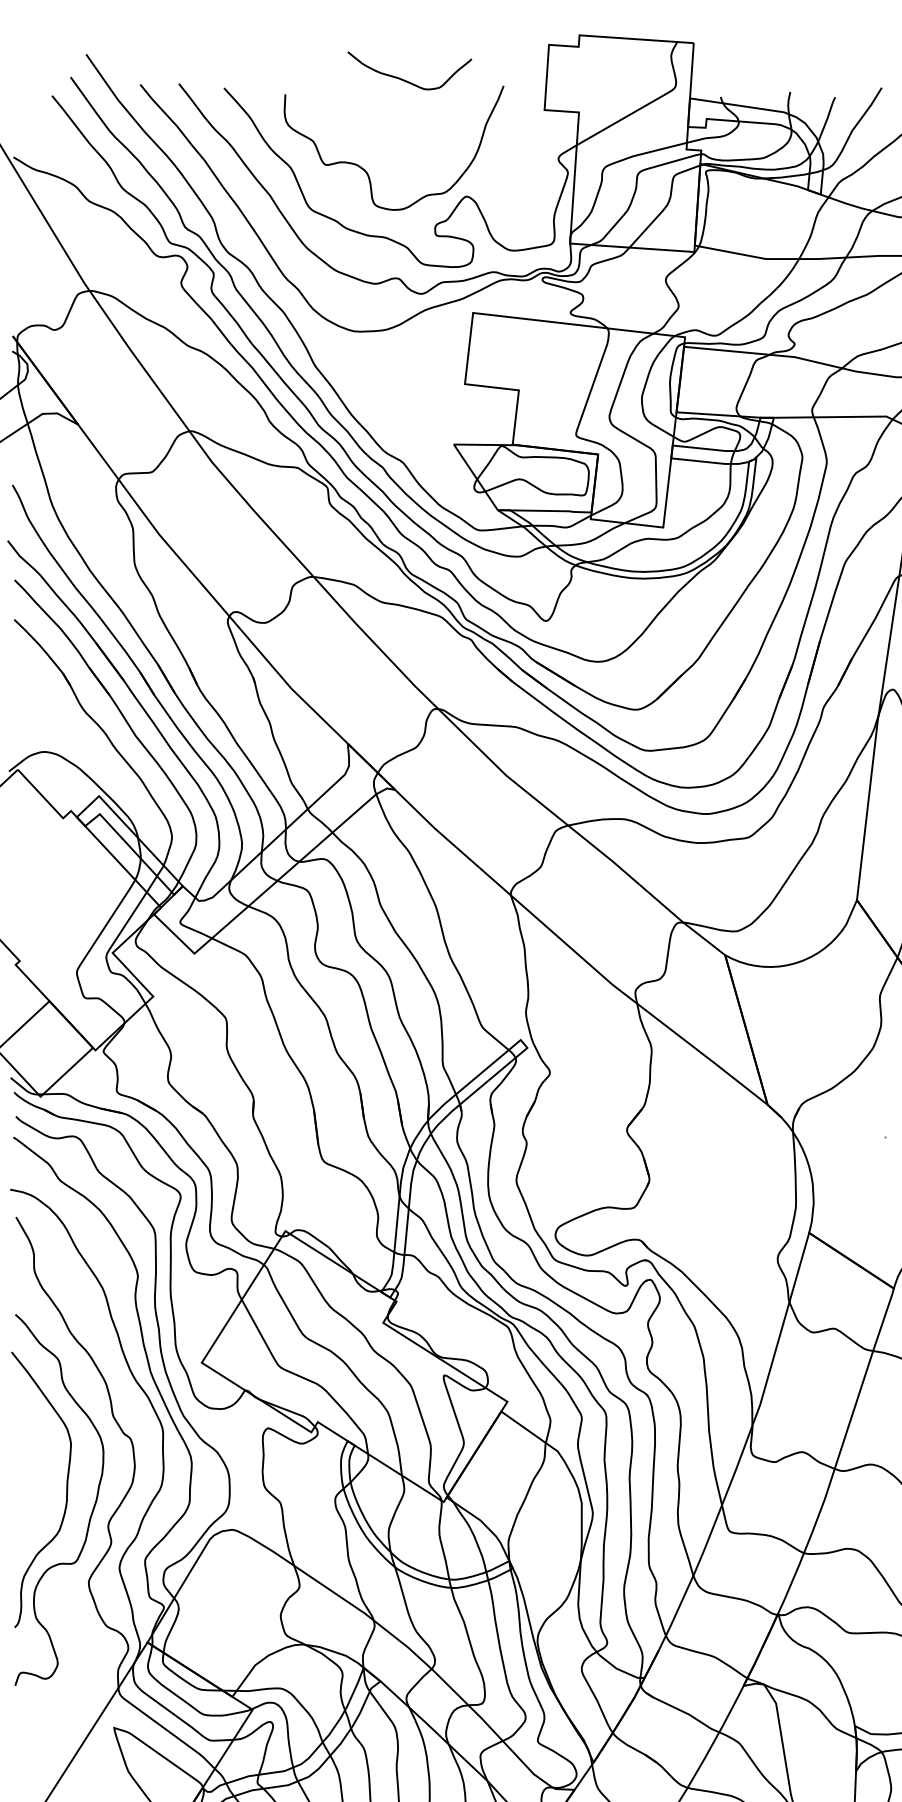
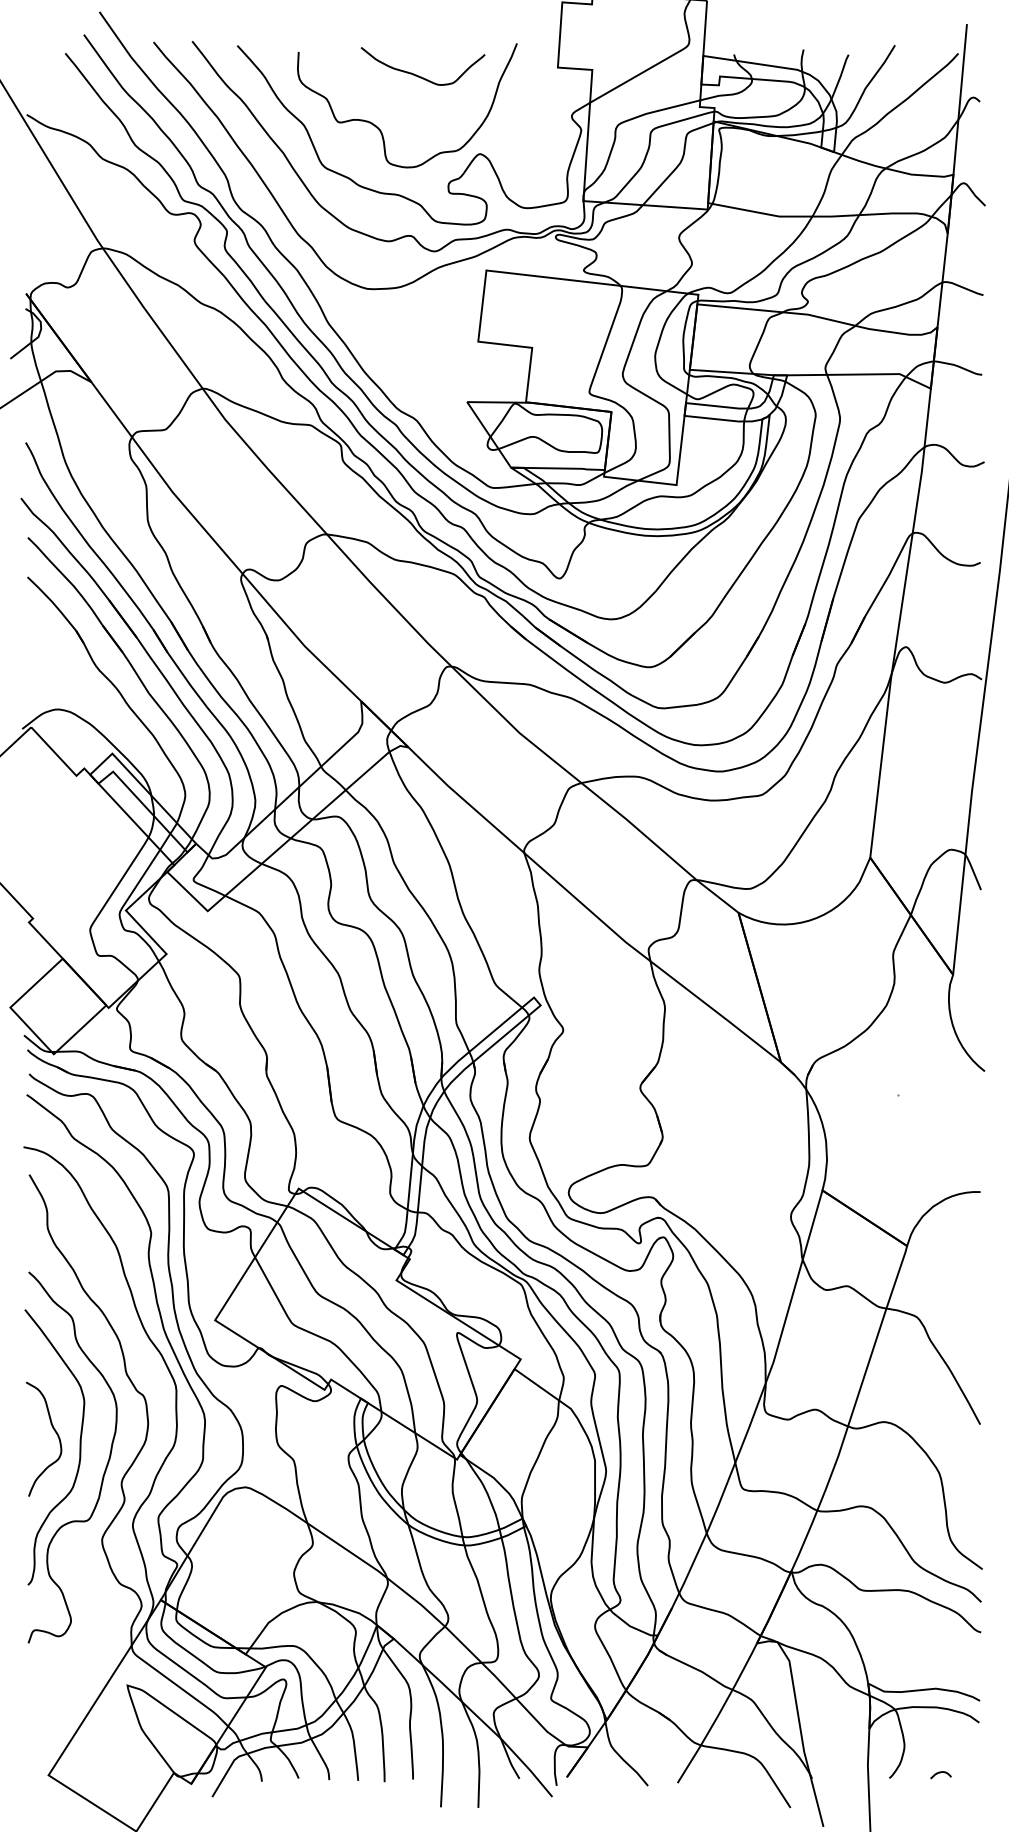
curve: (406, 79) -> (419, 75), moved
curve: (42, 1475) -> (55, 1433), added

